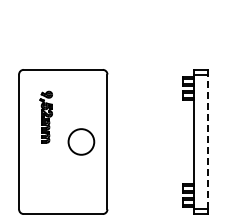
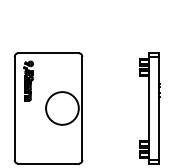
part: (45, 116) -> (28, 80), moved
circle: (81, 141) -> (62, 108), size x1.67
line: (208, 141) -> (159, 108), dashed -> solid

